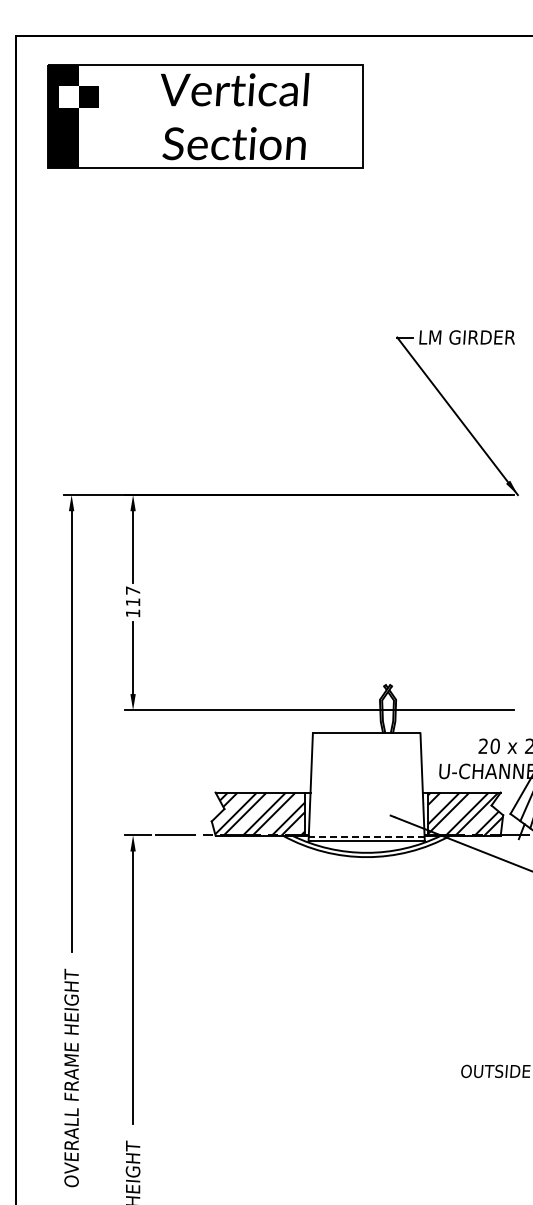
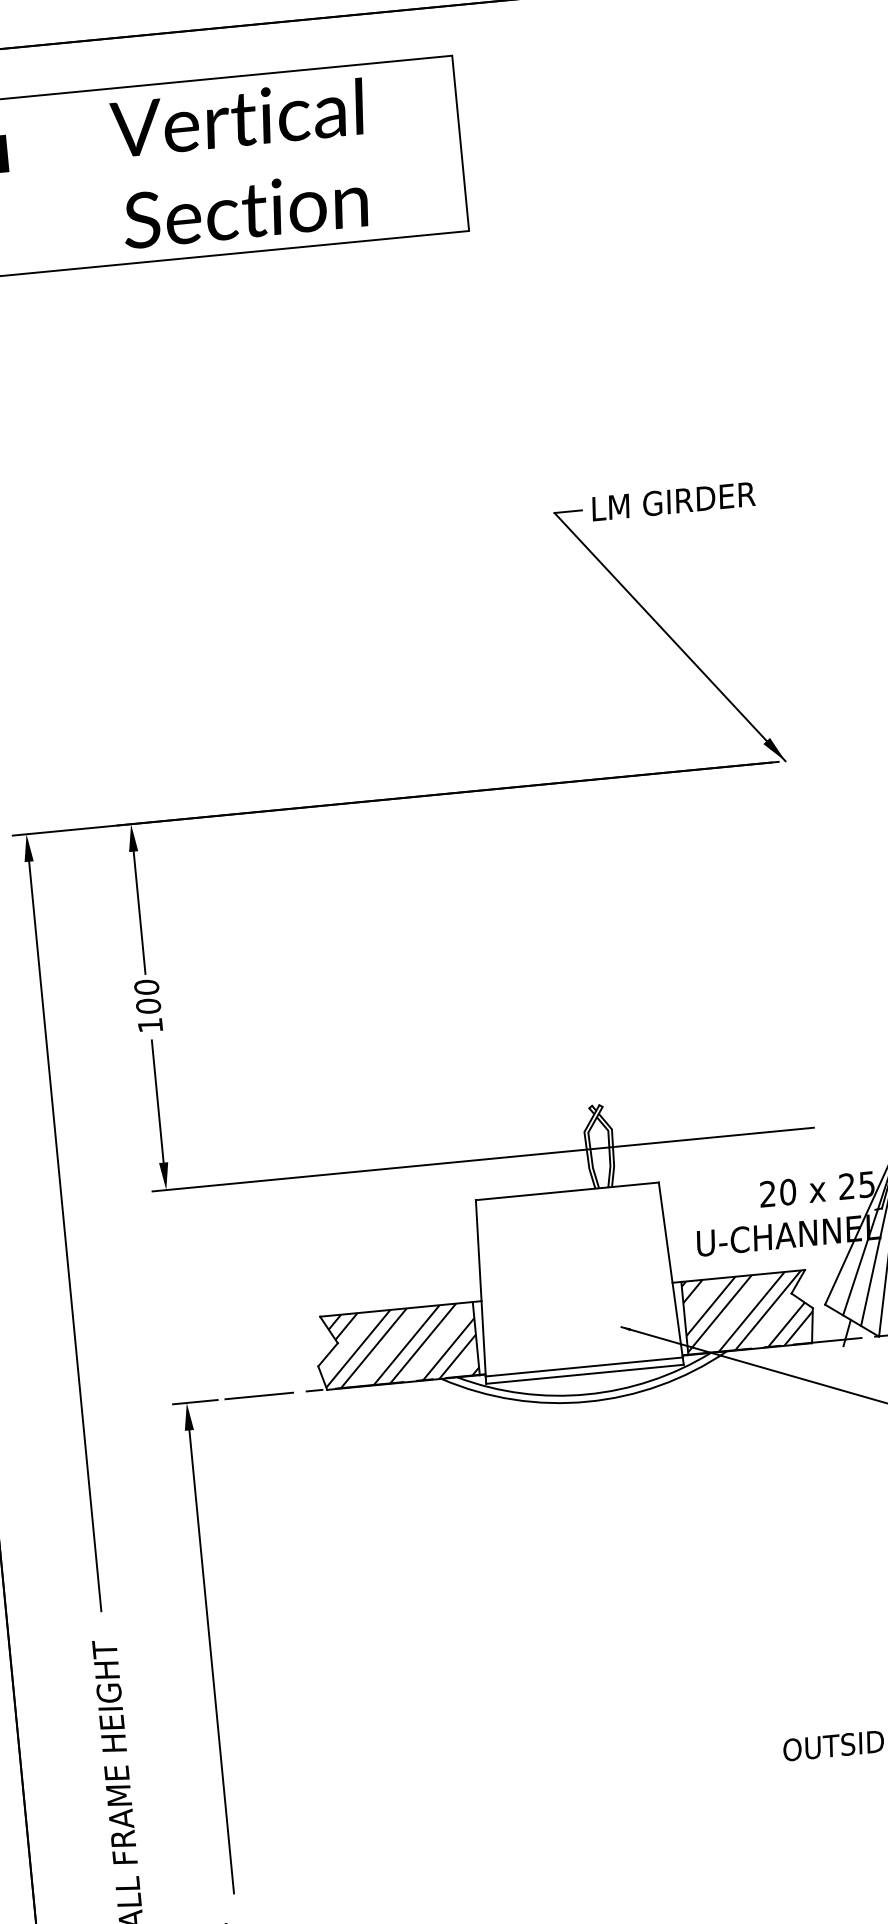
text: (132, 596) -> (146, 996), 117 -> 100
line: (366, 836) -> (583, 1366), dashed -> solid

